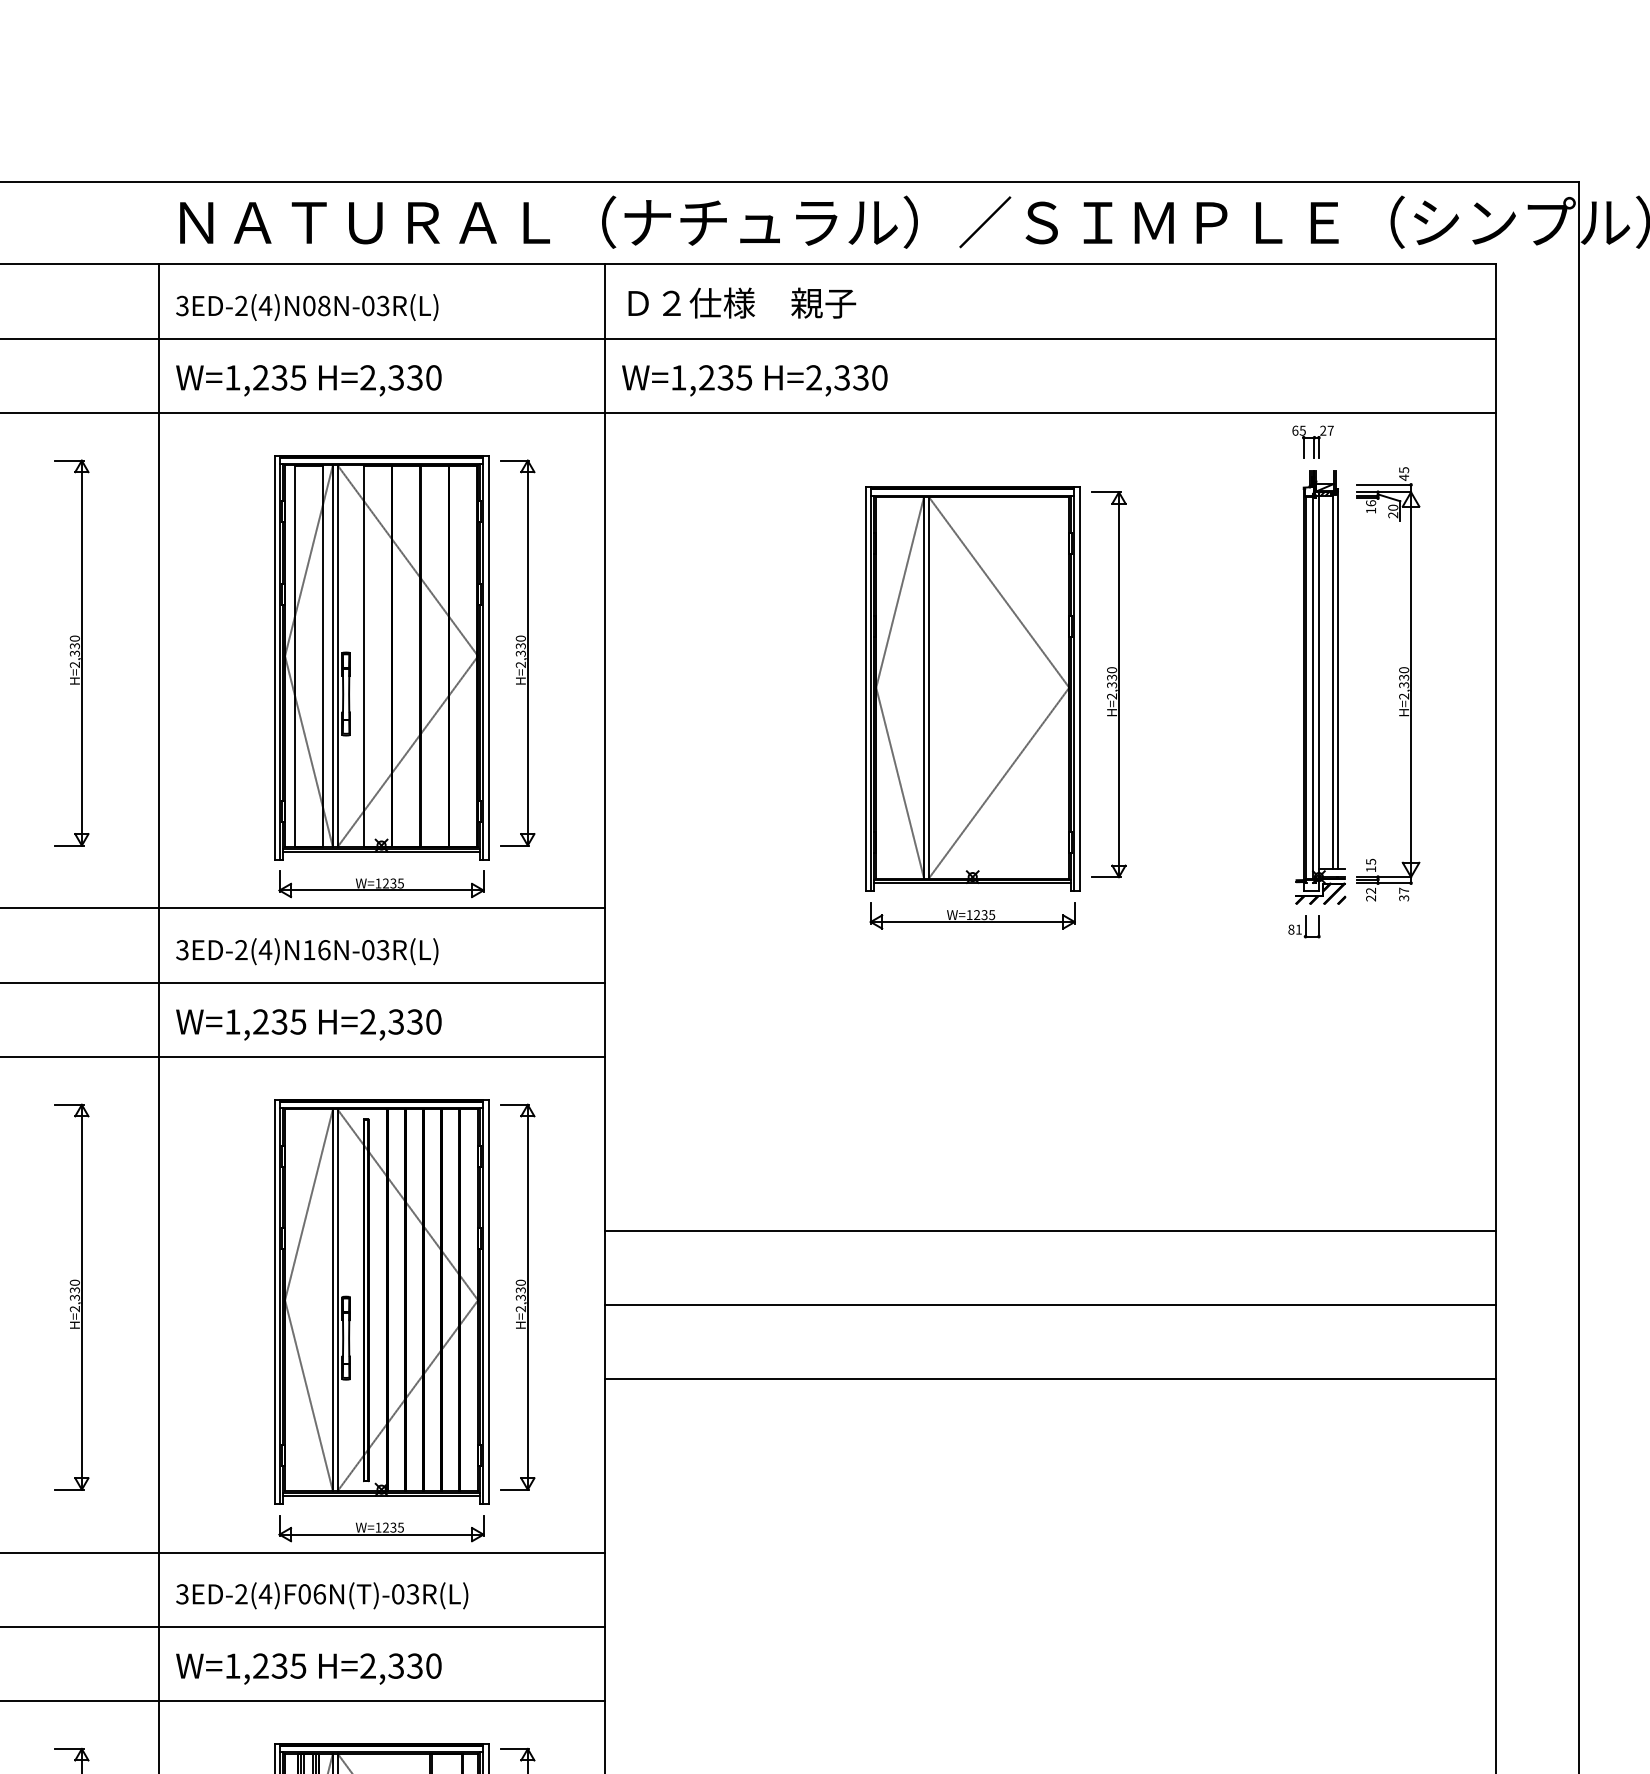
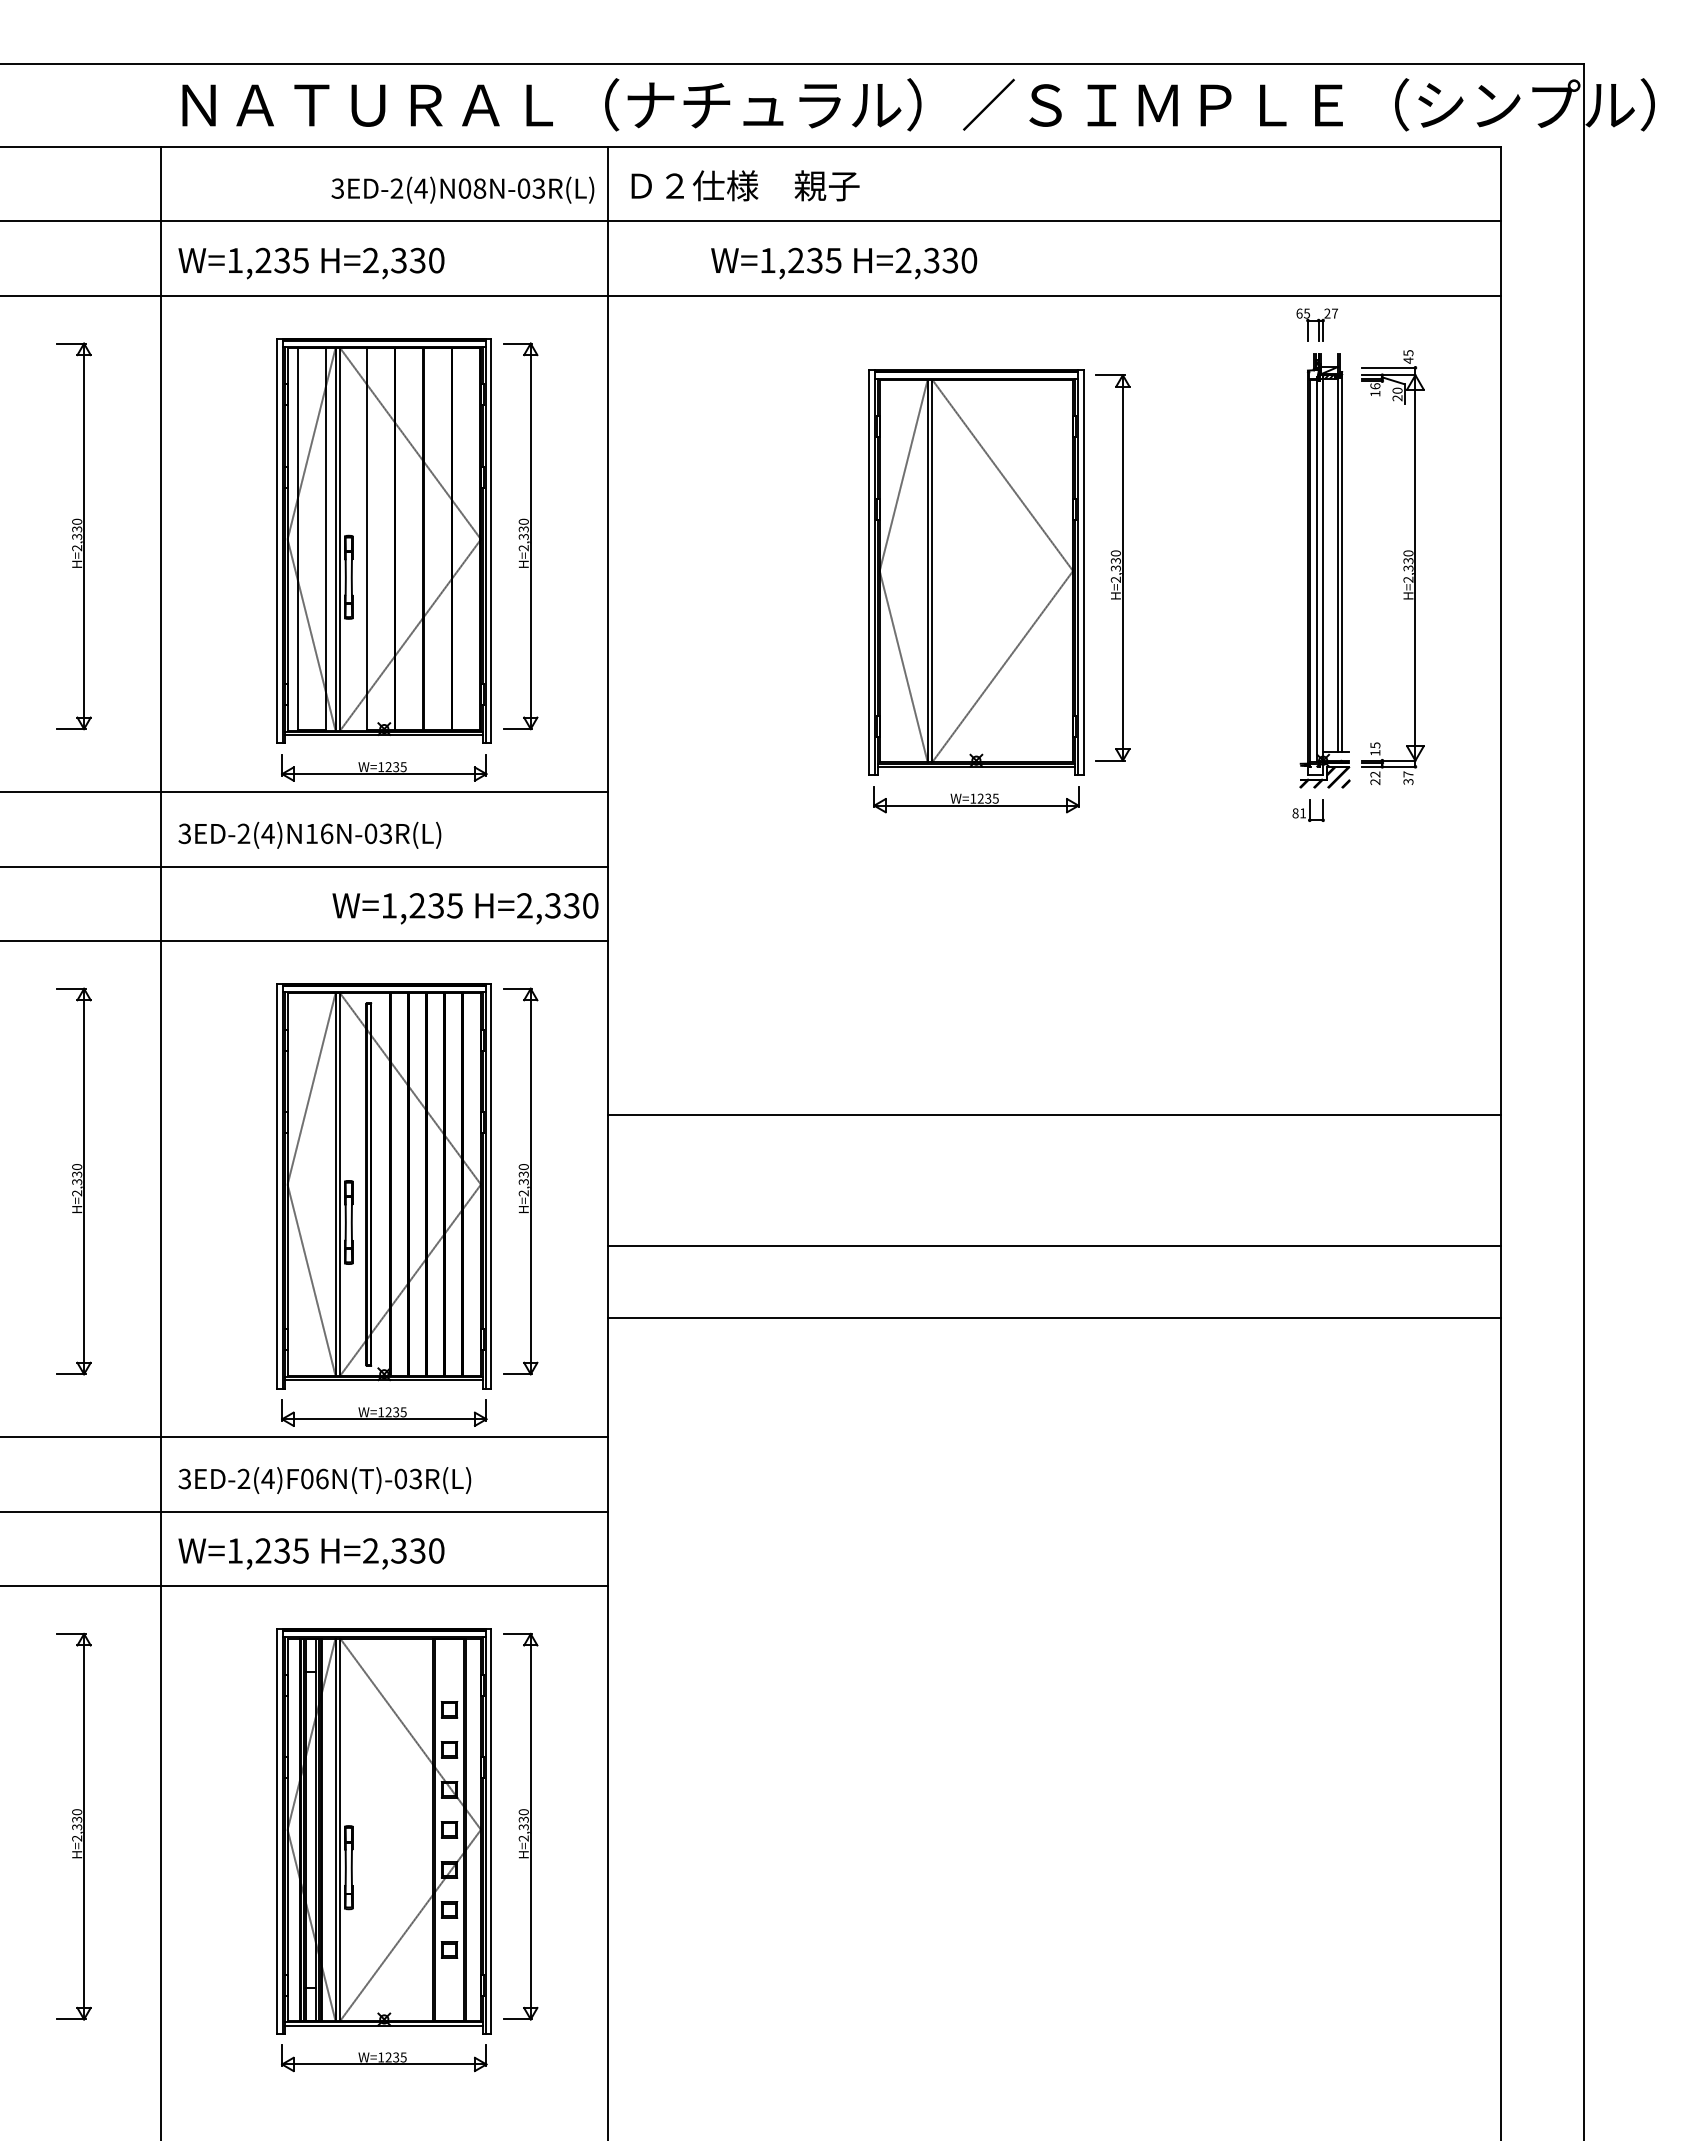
text: (306, 306) -> (462, 189), moved
text: (755, 380) -> (844, 263), moved
text: (308, 1024) -> (465, 908), moved
line: (1049, 1305) -> (1053, 1246), moved
line: (1049, 1379) -> (1053, 1317), moved

